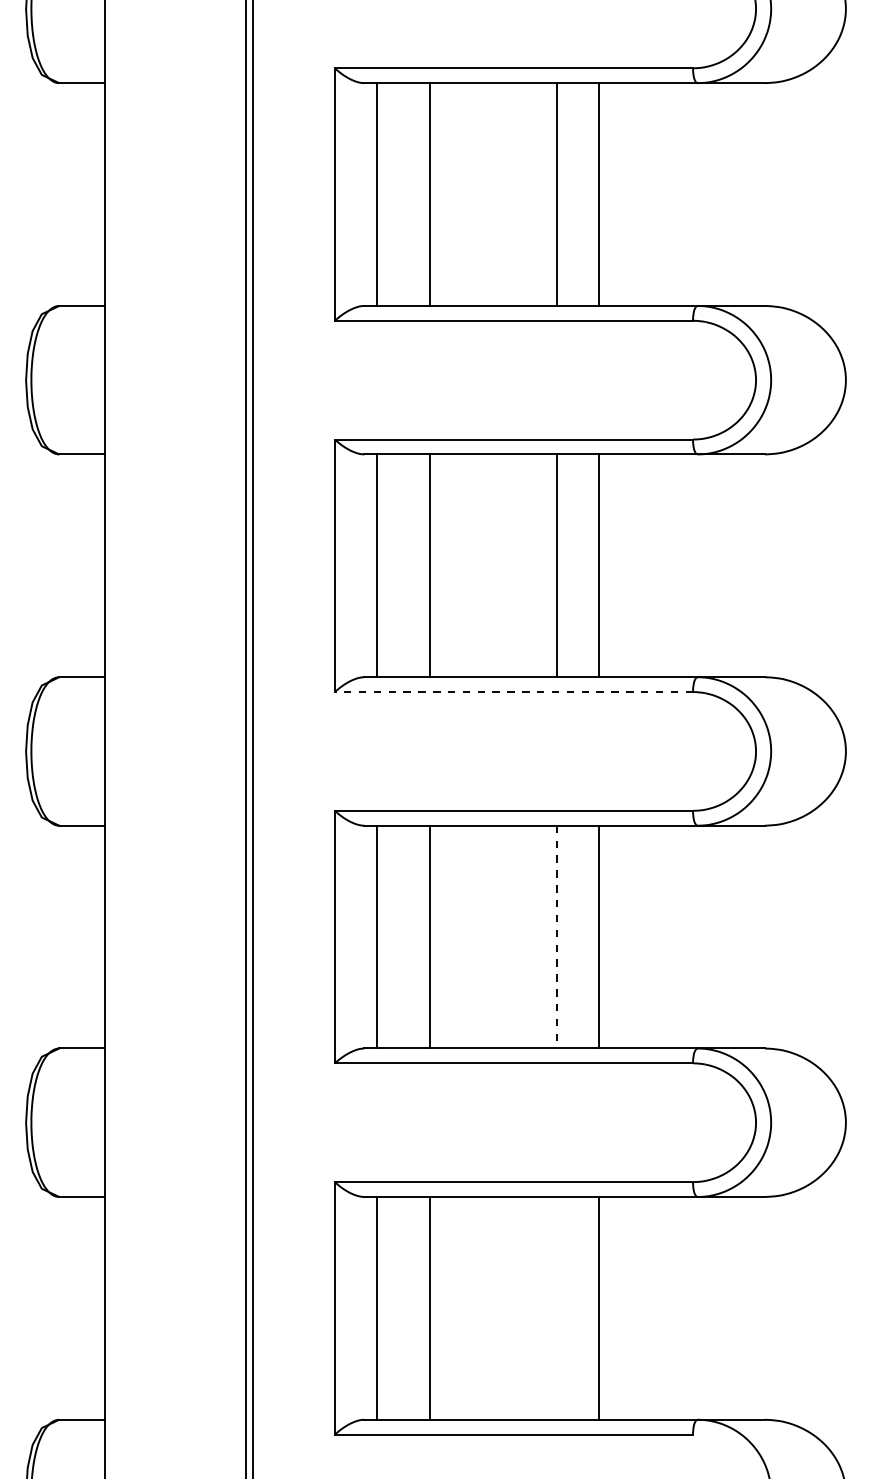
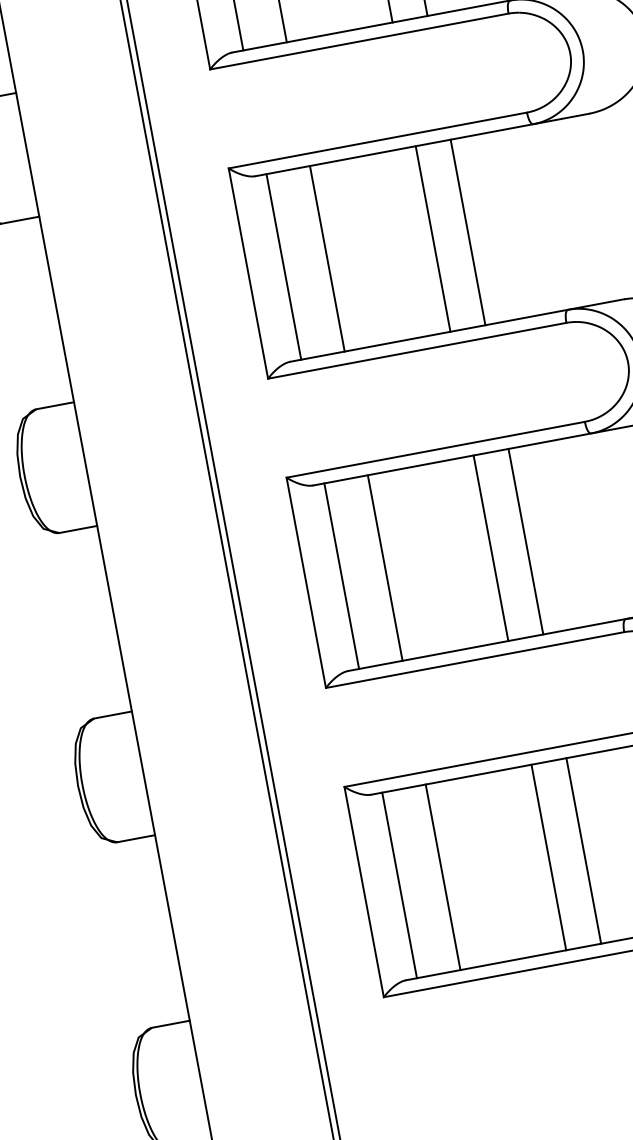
line: (513, 692) -> (416, 351), dashed -> solid
line: (556, 937) -> (490, 548), dashed -> solid
line: (556, 1307) -> (548, 856), added

